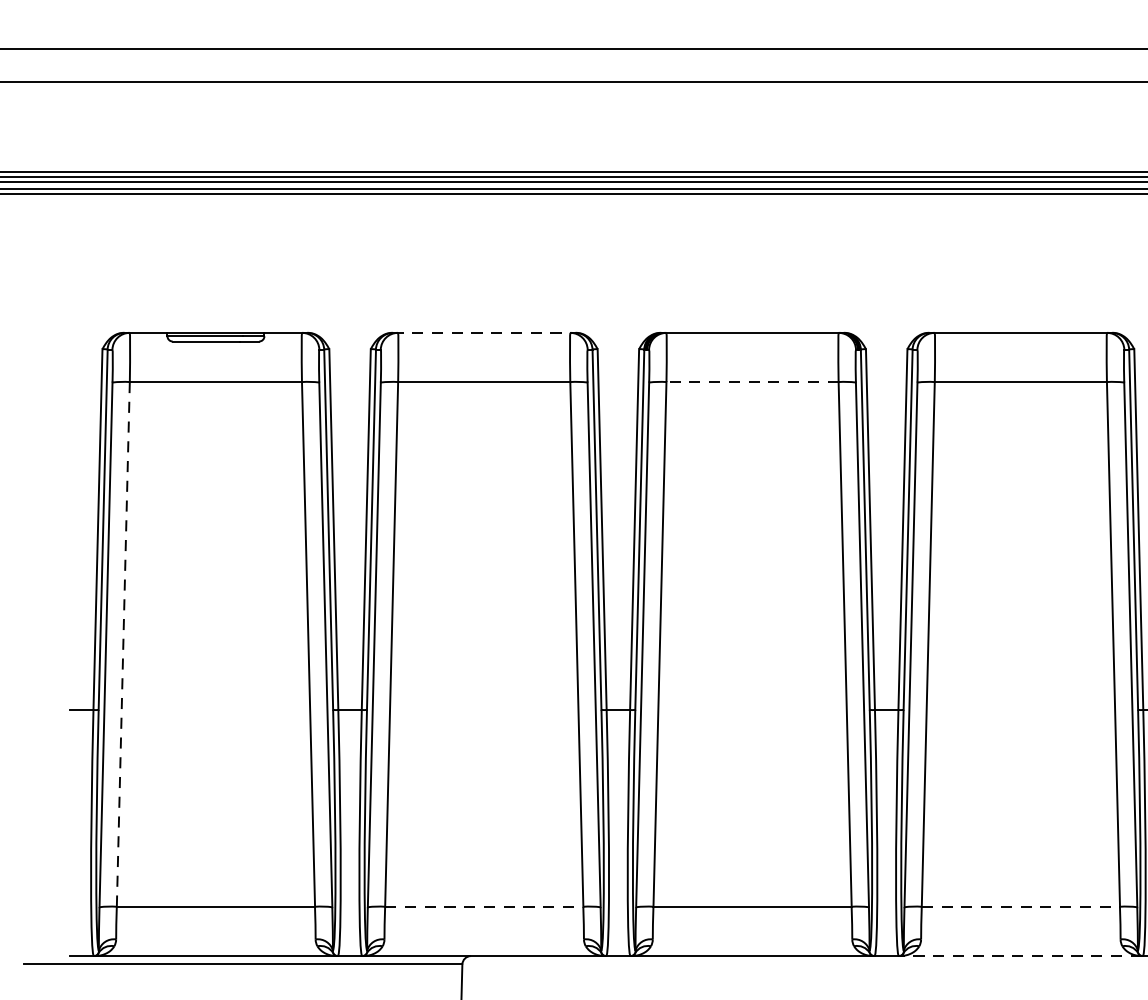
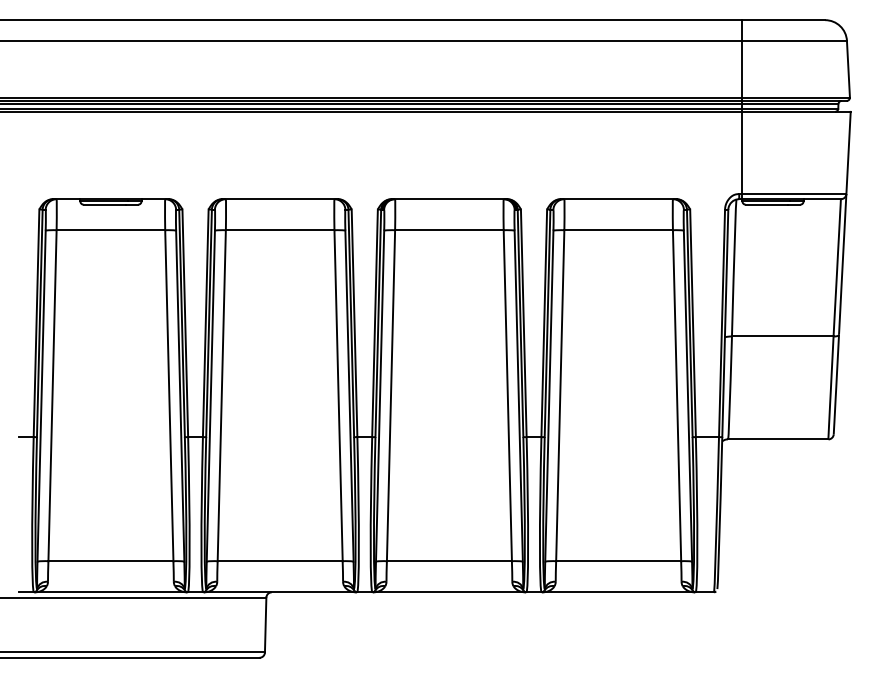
line: (484, 333) -> (280, 199), dashed -> solid
line: (751, 382) -> (448, 230), dashed -> solid
line: (123, 644) -> (52, 395), dashed -> solid
line: (484, 907) -> (280, 561), dashed -> solid
line: (1020, 907) -> (618, 561), dashed -> solid
line: (1020, 956) -> (618, 592), dashed -> solid

